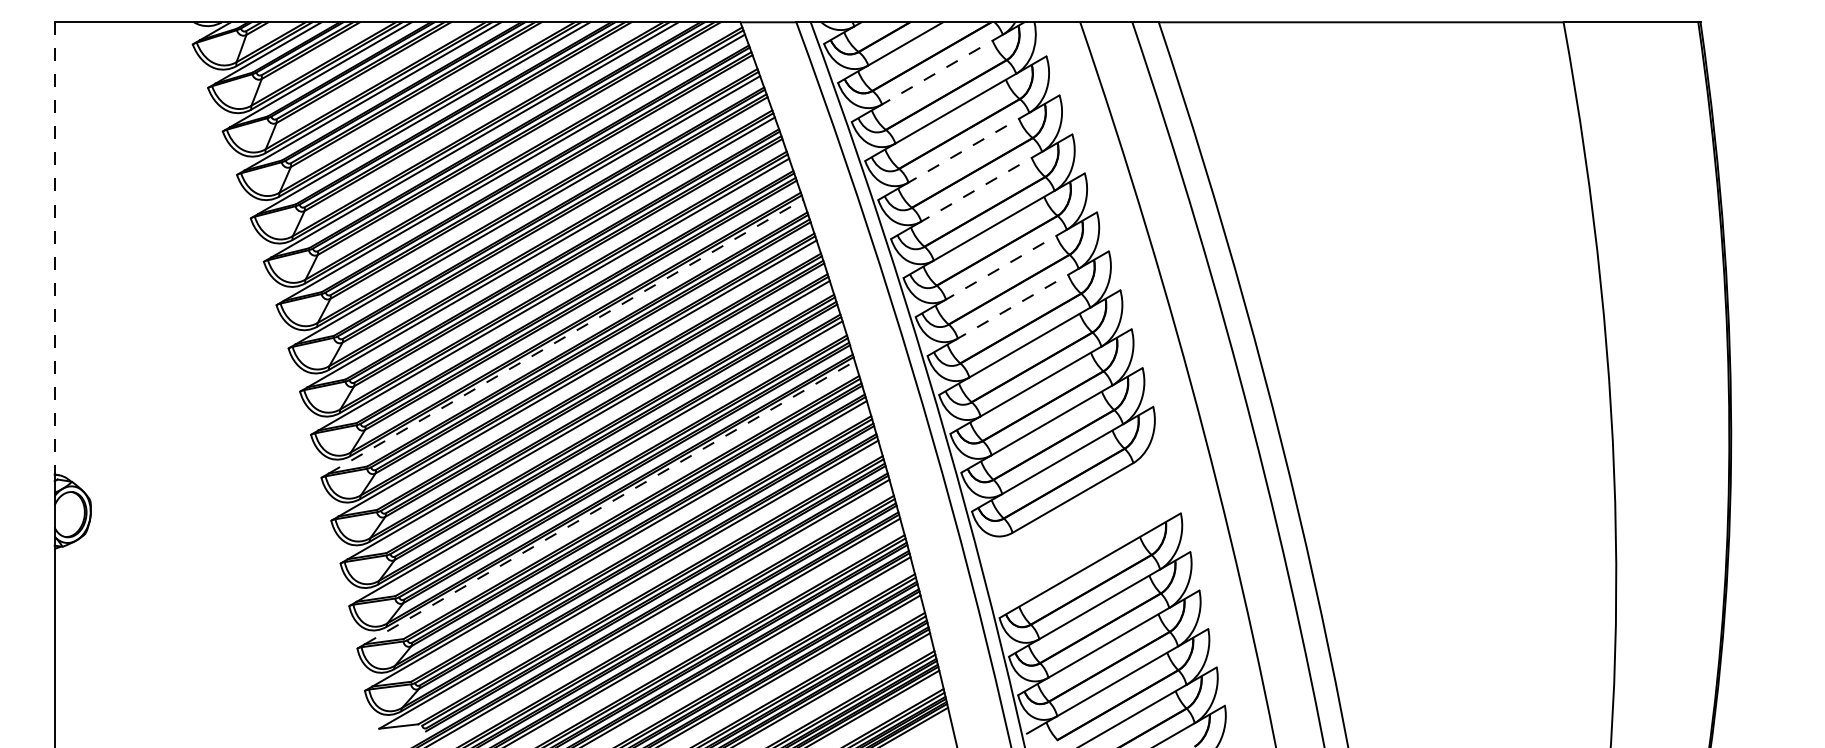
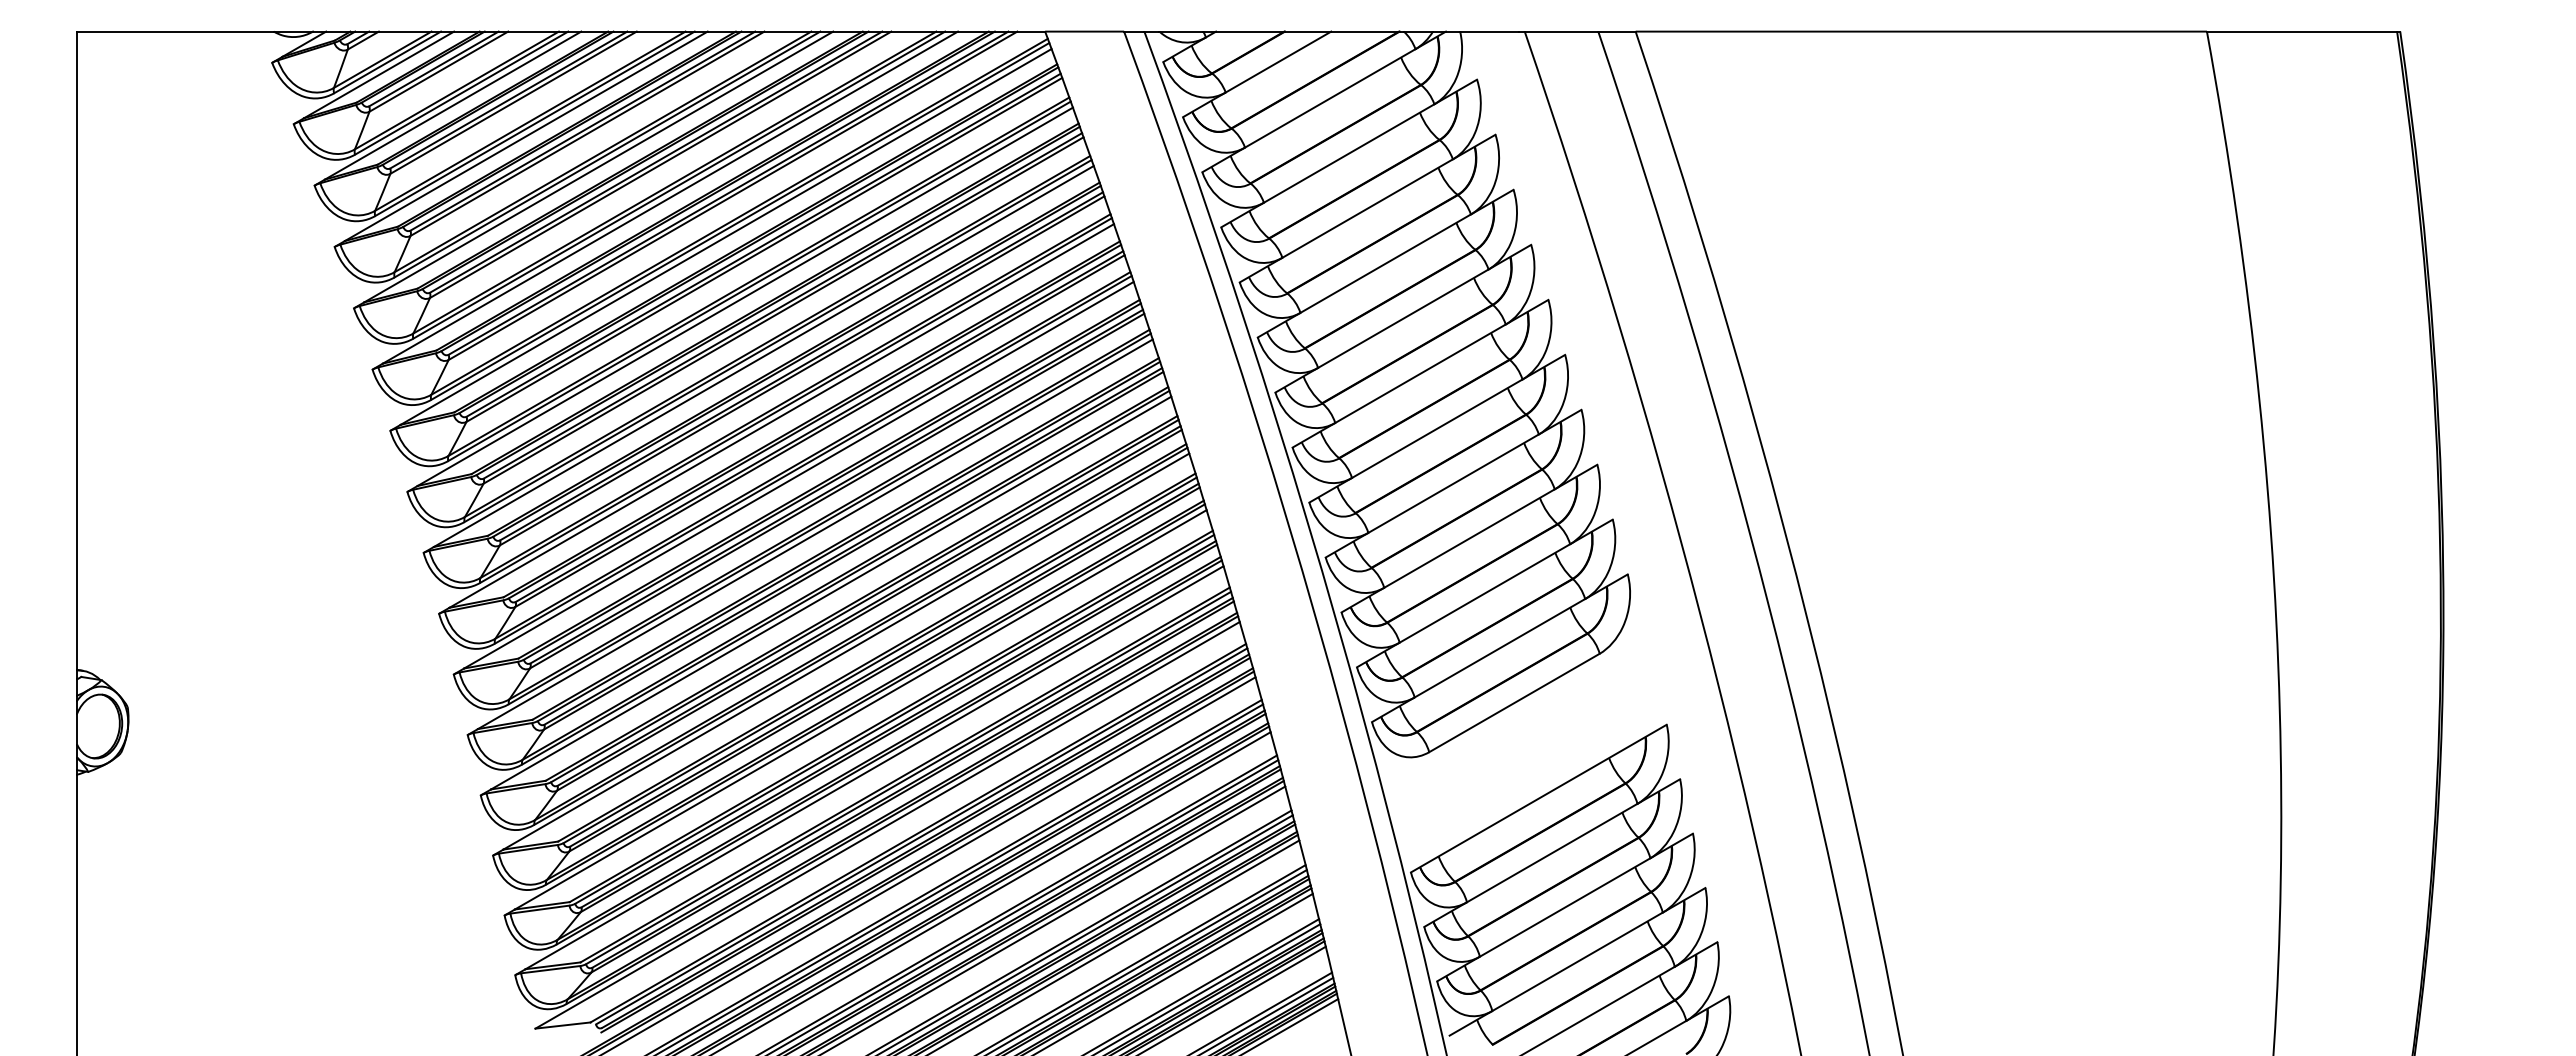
line: (941, 69) -> (1329, 98), dashed -> solid
line: (968, 147) -> (1367, 208), dashed -> solid
line: (981, 186) -> (1385, 263), dashed -> solid
line: (54, 248) -> (77, 351), dashed -> solid
line: (1006, 265) -> (1420, 374), dashed -> solid
line: (1017, 304) -> (1436, 429), dashed -> solid
line: (565, 336) -> (798, 475), dashed -> solid
line: (610, 502) -> (861, 709), dashed -> solid

